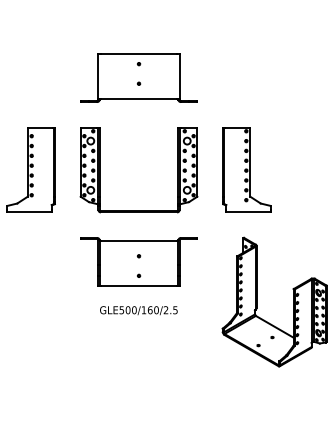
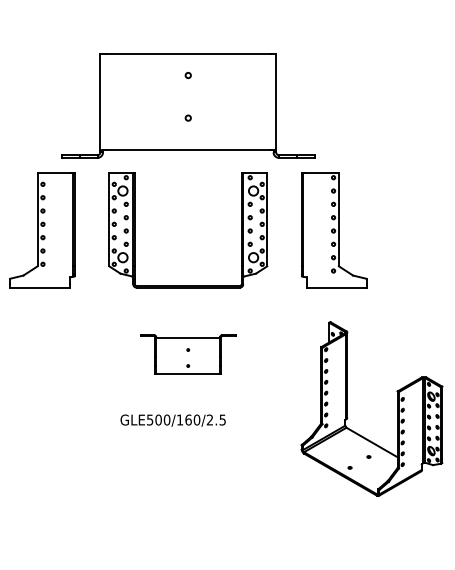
part: (138, 77) -> (187, 104), size x1.6
part: (138, 261) -> (187, 354), size x0.6
text: (138, 310) -> (172, 420), moved

